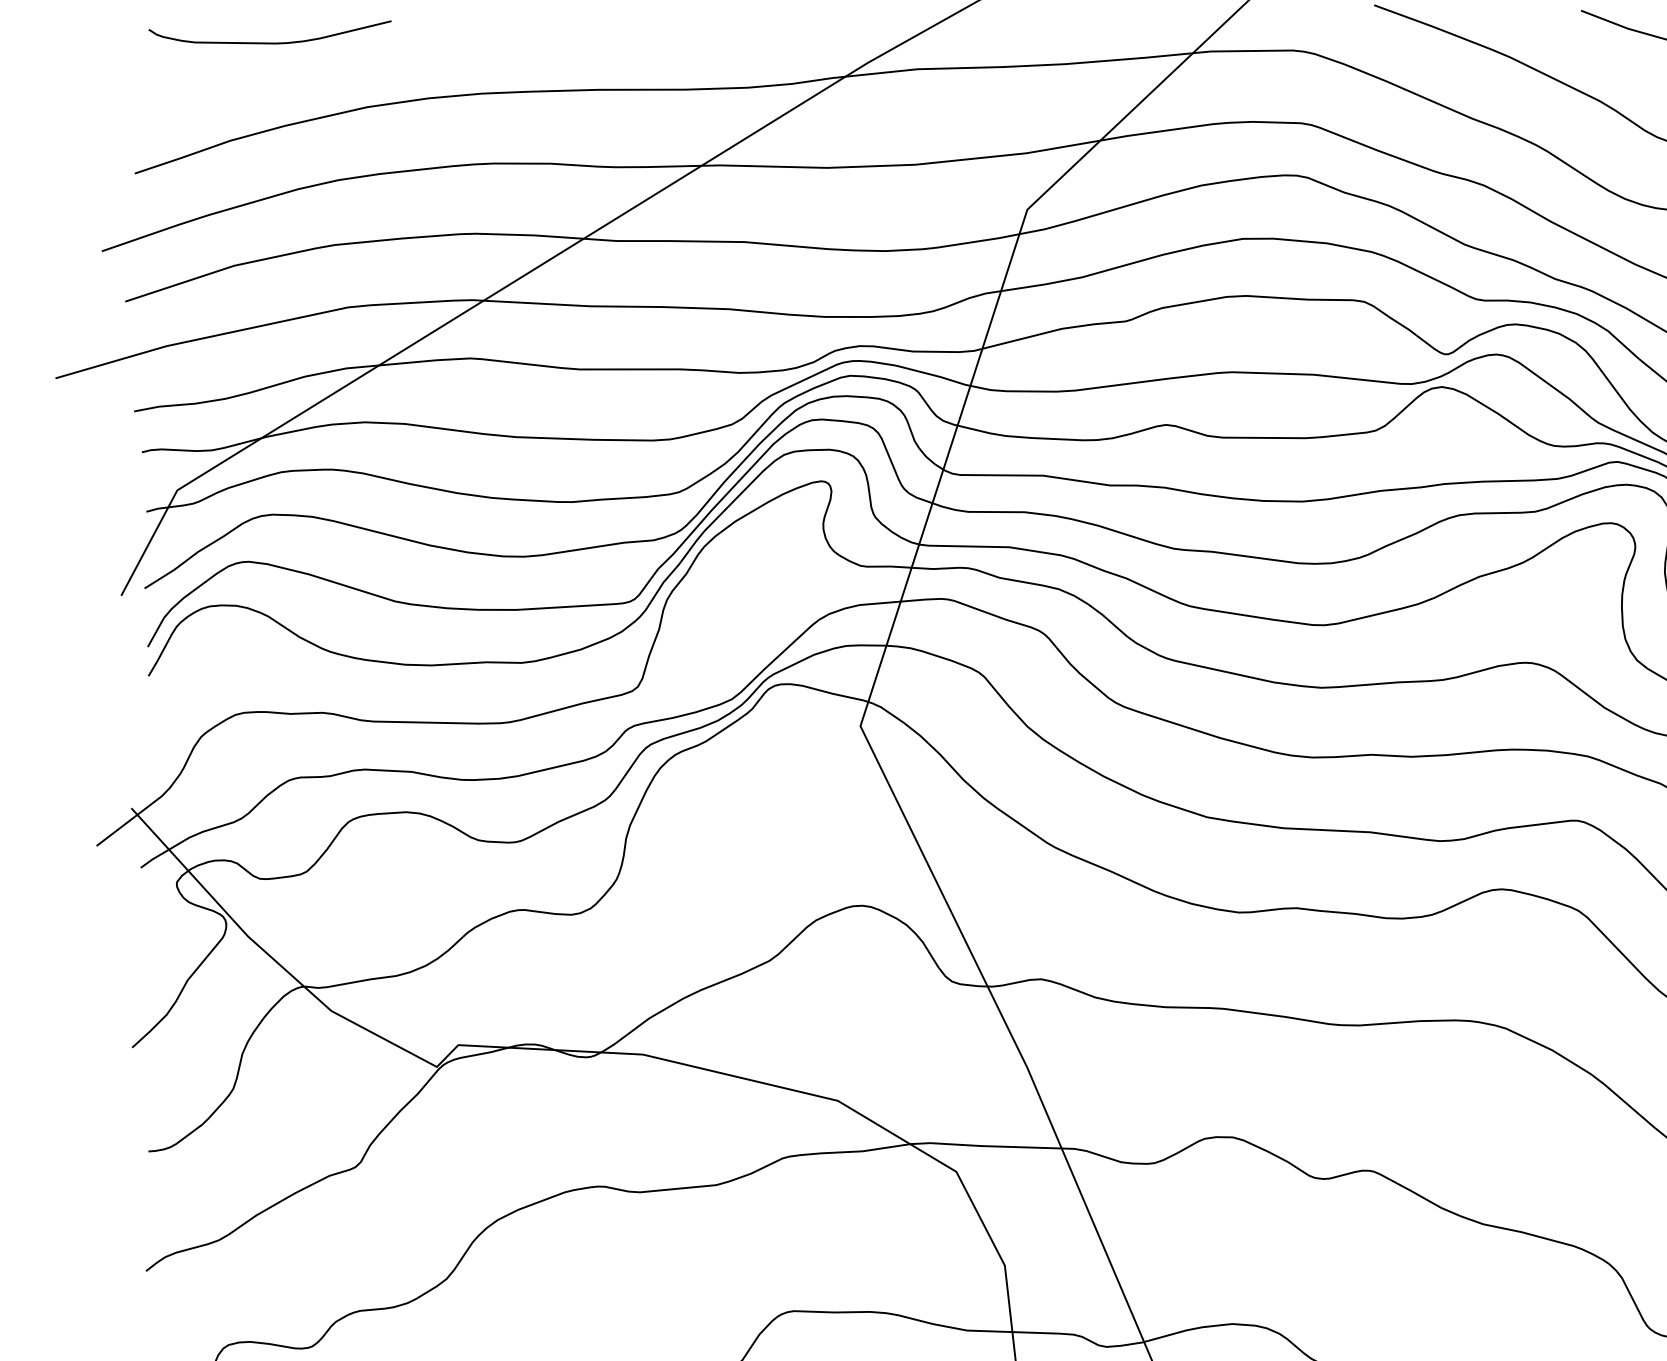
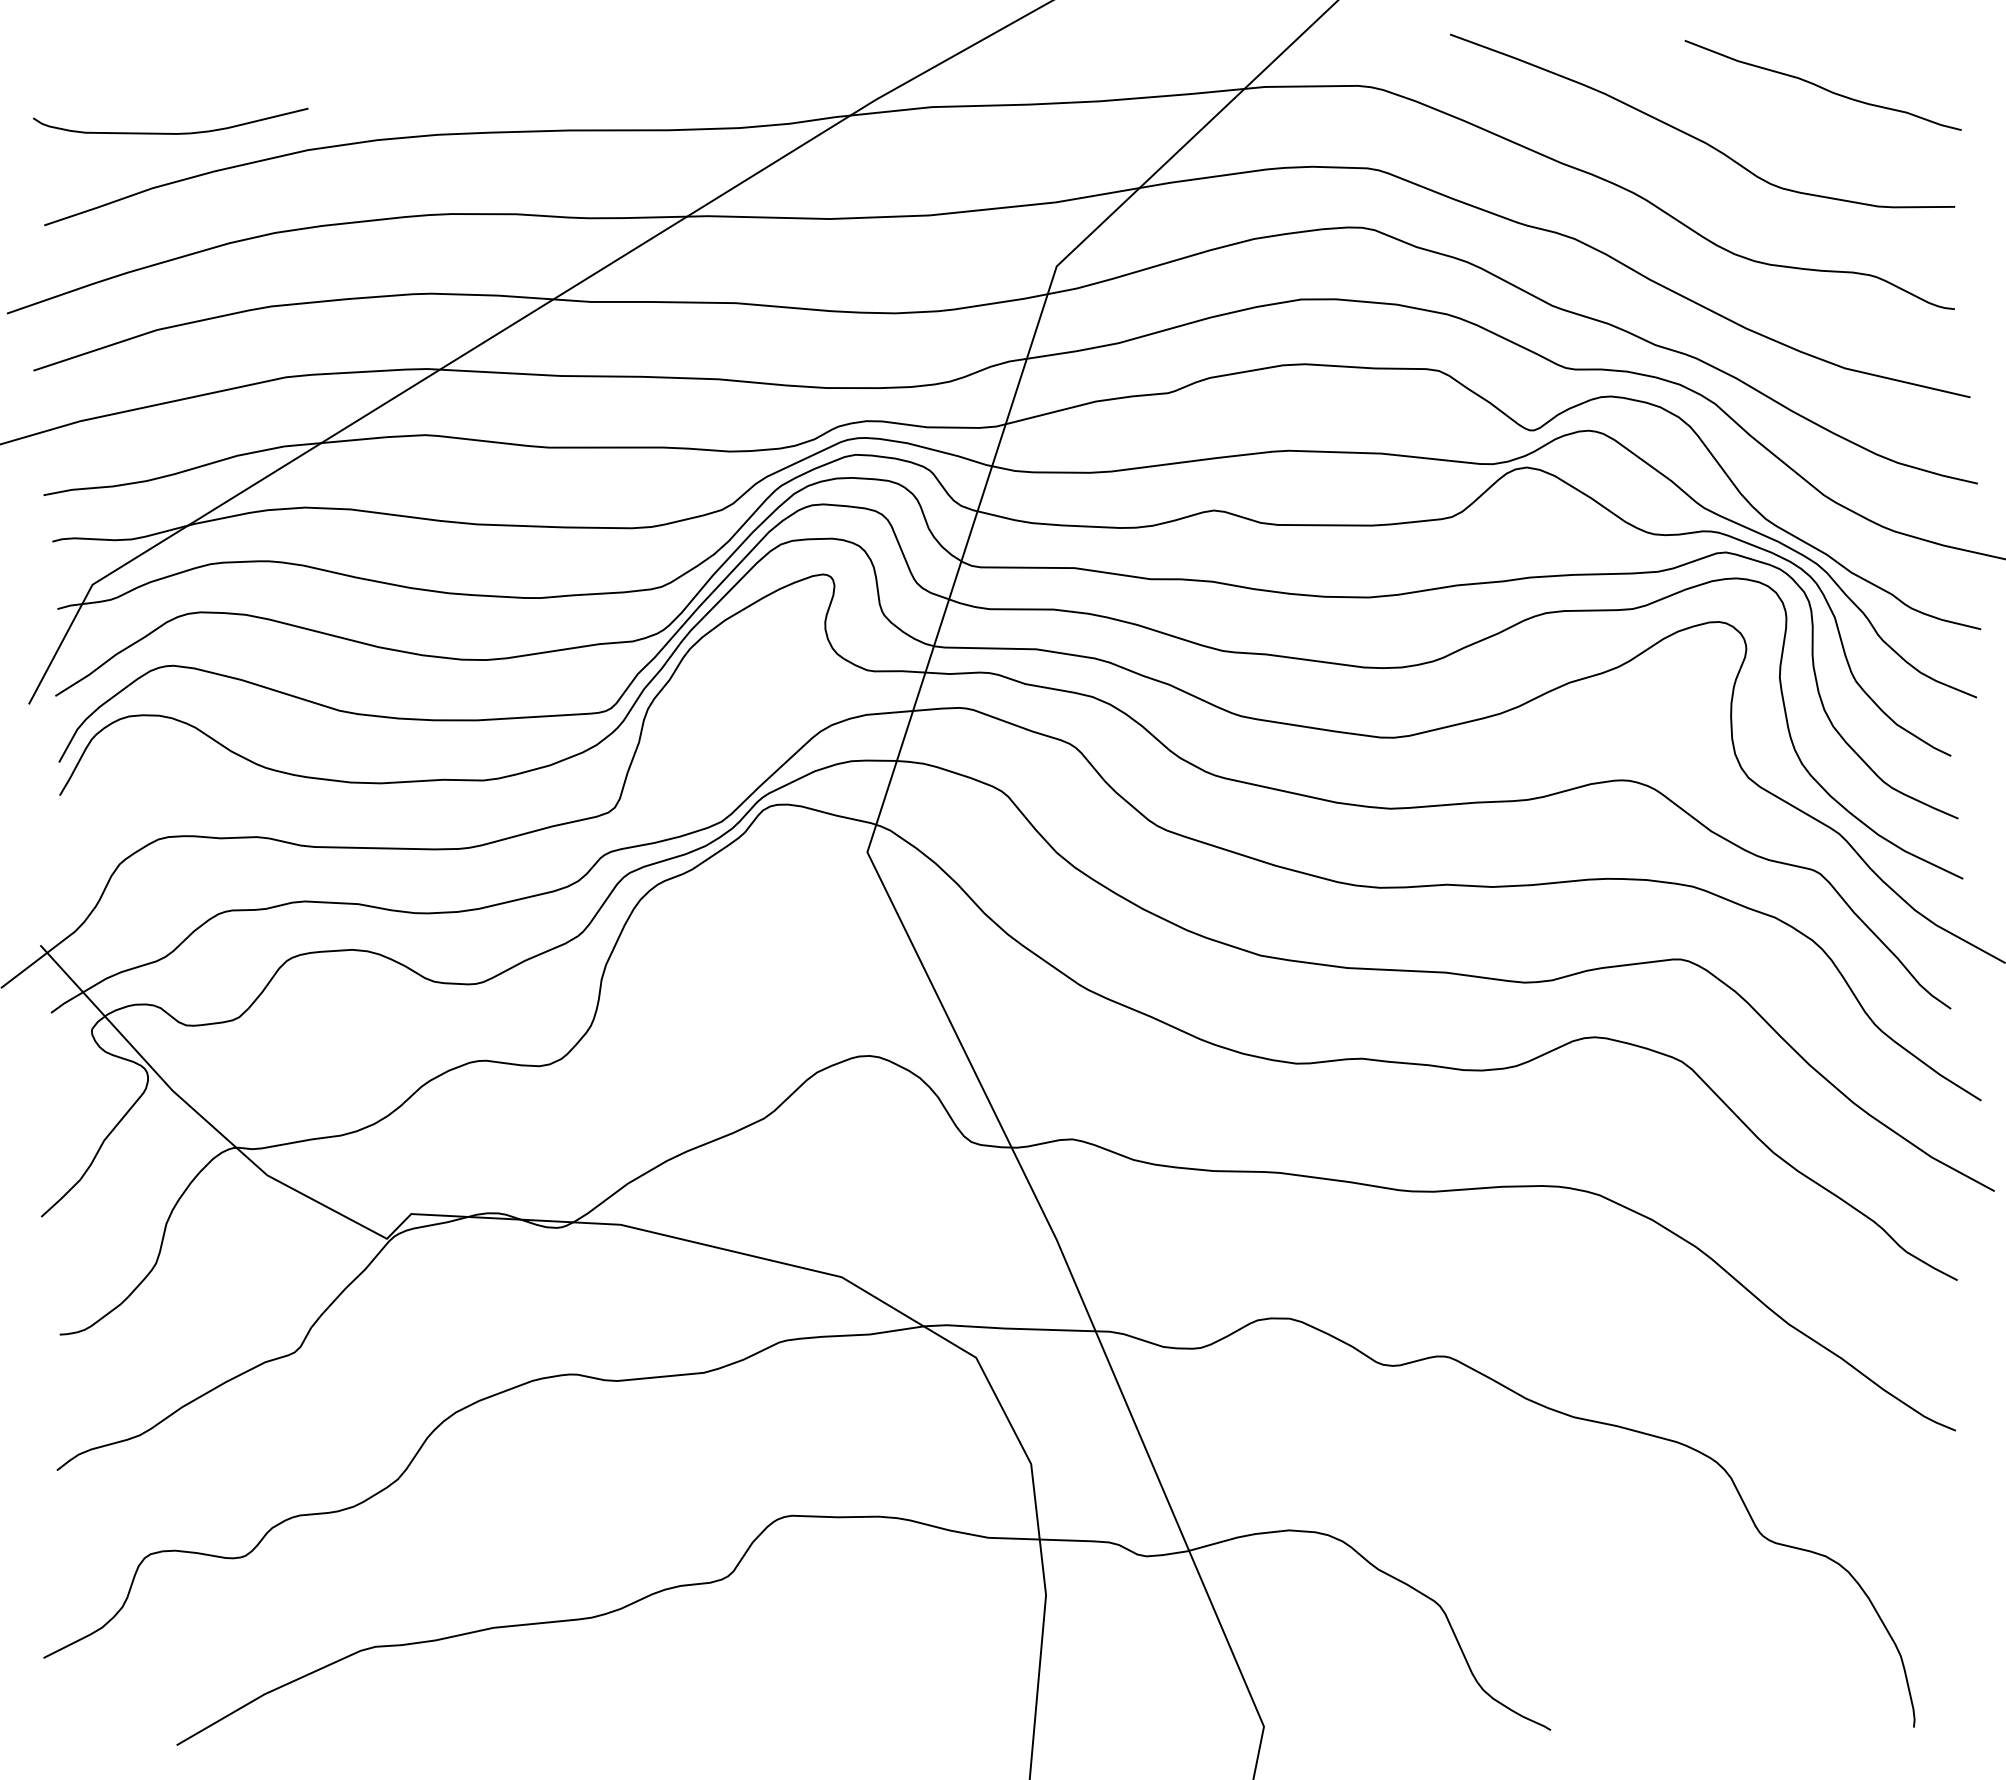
curve: (267, 42) -> (167, 132), moved

